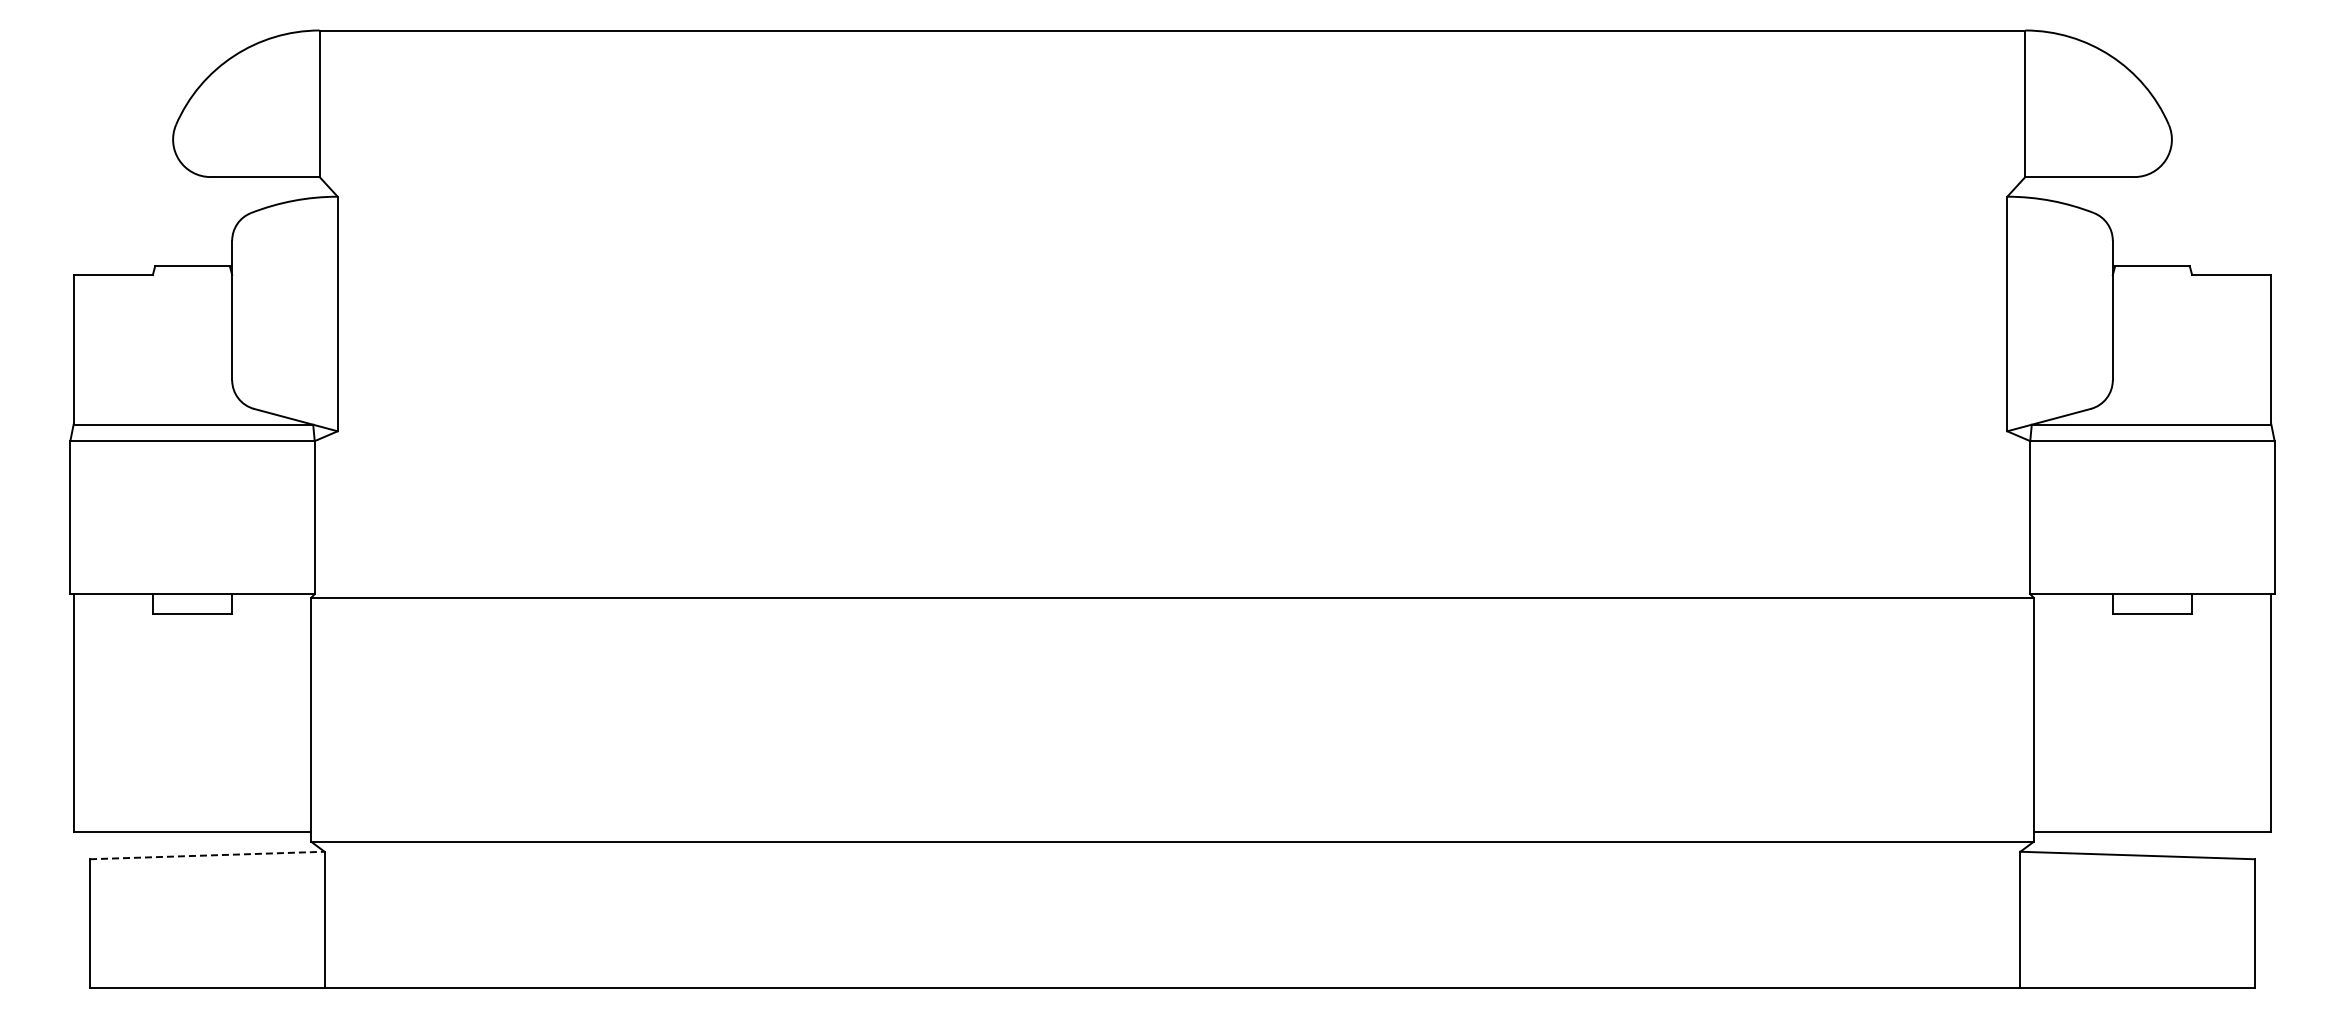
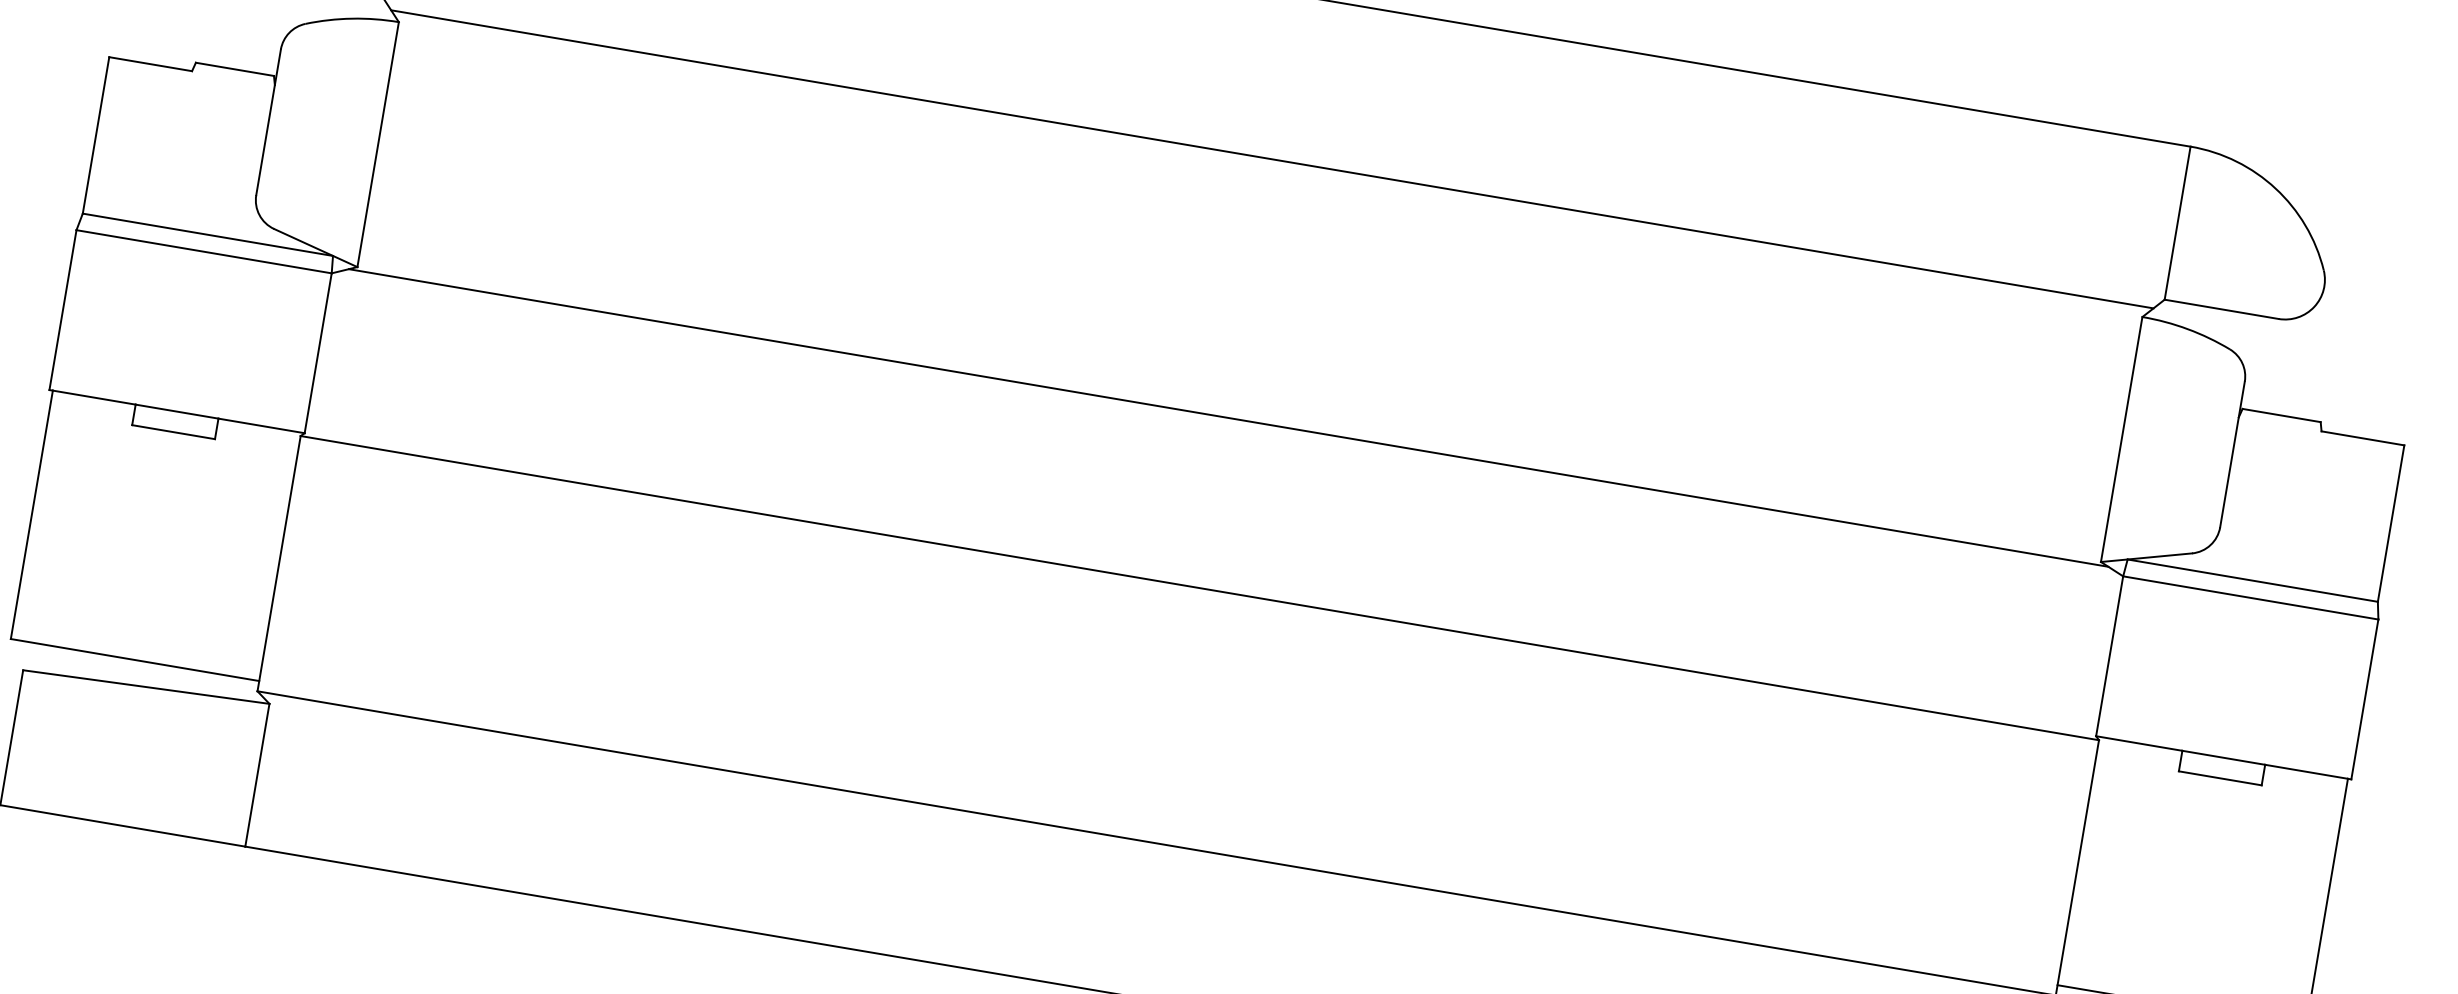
line: (1172, 186) -> (1272, 158), added
line: (1172, 434) -> (1228, 417), added
line: (207, 855) -> (146, 687), dashed -> solid

